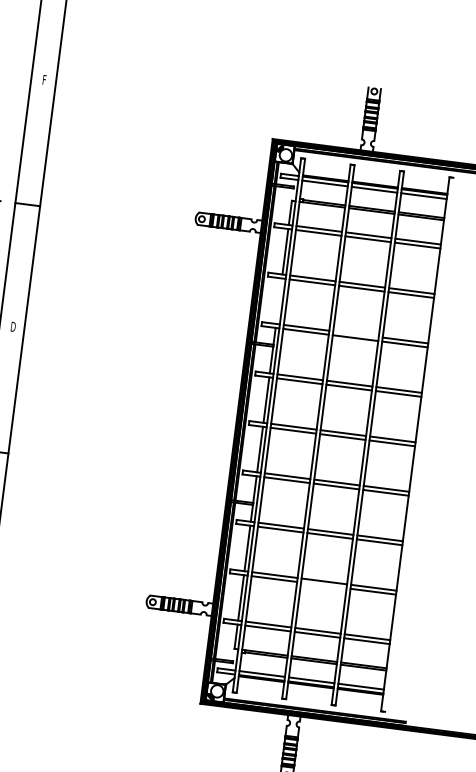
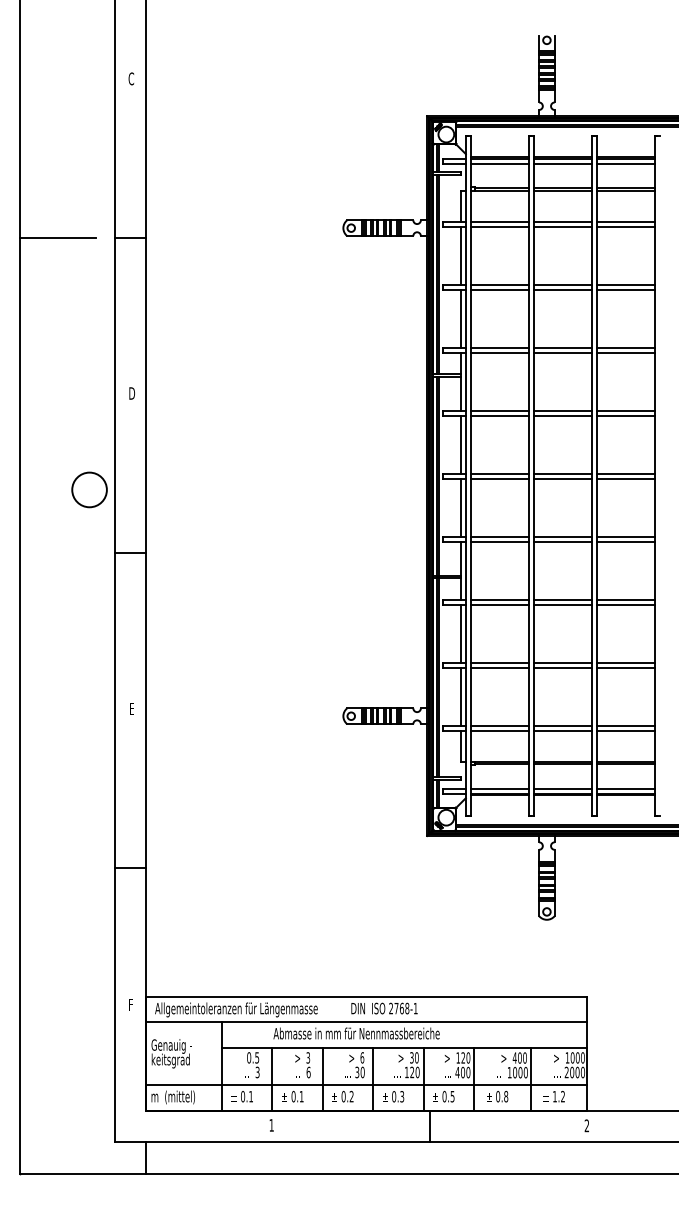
text: (44, 79) -> (131, 78), F -> C
line: (279, 301) -> (461, 318), added
line: (355, 334) -> (562, 347), added
line: (323, 585) -> (562, 667), added

